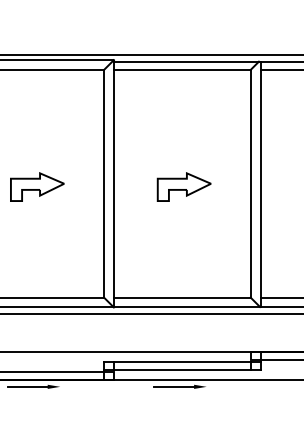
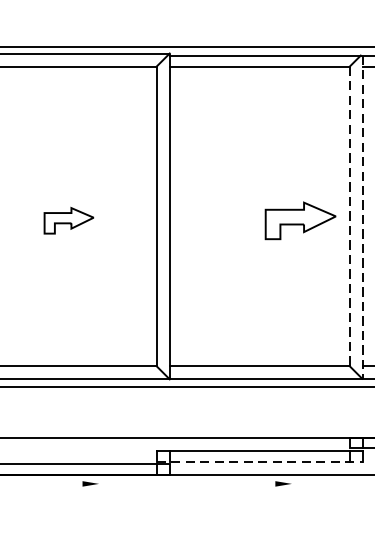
line: (250, 183) -> (349, 216), solid -> dashed
line: (260, 184) -> (362, 217), solid -> dashed
part: (37, 186) -> (69, 220), size x0.7
part: (183, 186) -> (299, 220), moved
line: (182, 369) -> (260, 461), solid -> dashed
line: (27, 386) -> (55, 483), removed
line: (174, 386) -> (249, 483), removed

